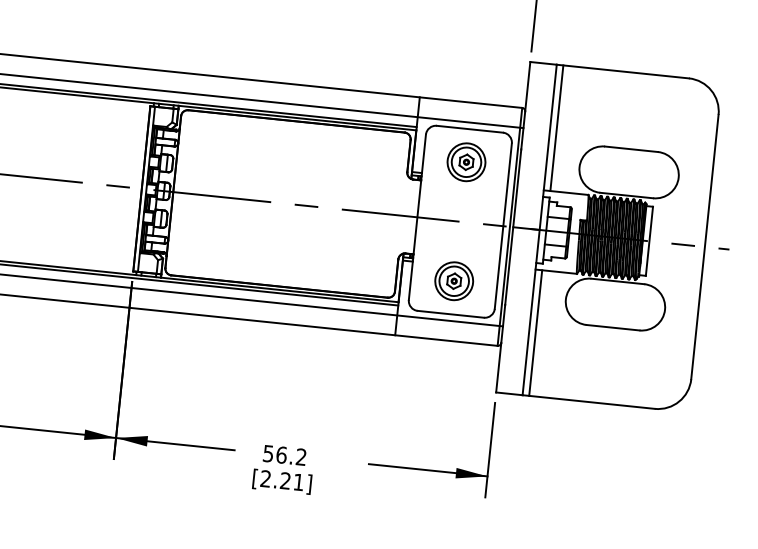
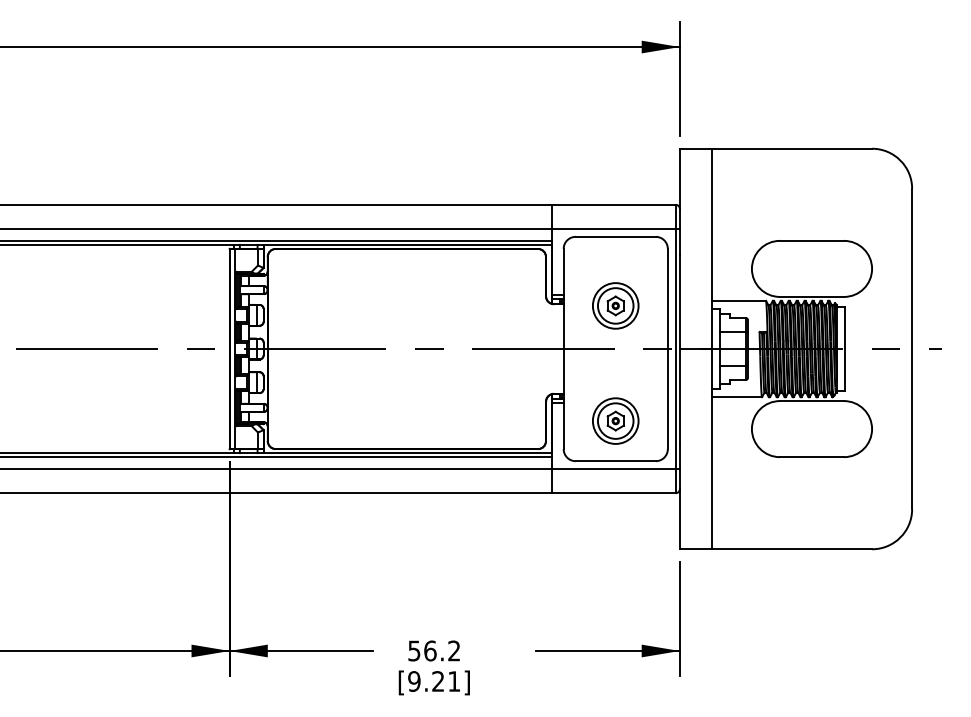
line: (556, 127) -> (719, 224), removed
part: (466, 161) -> (615, 305), moved
line: (535, 333) -> (719, 473), removed
text: (265, 478) -> (414, 681), [2.21] -> [9.21]

